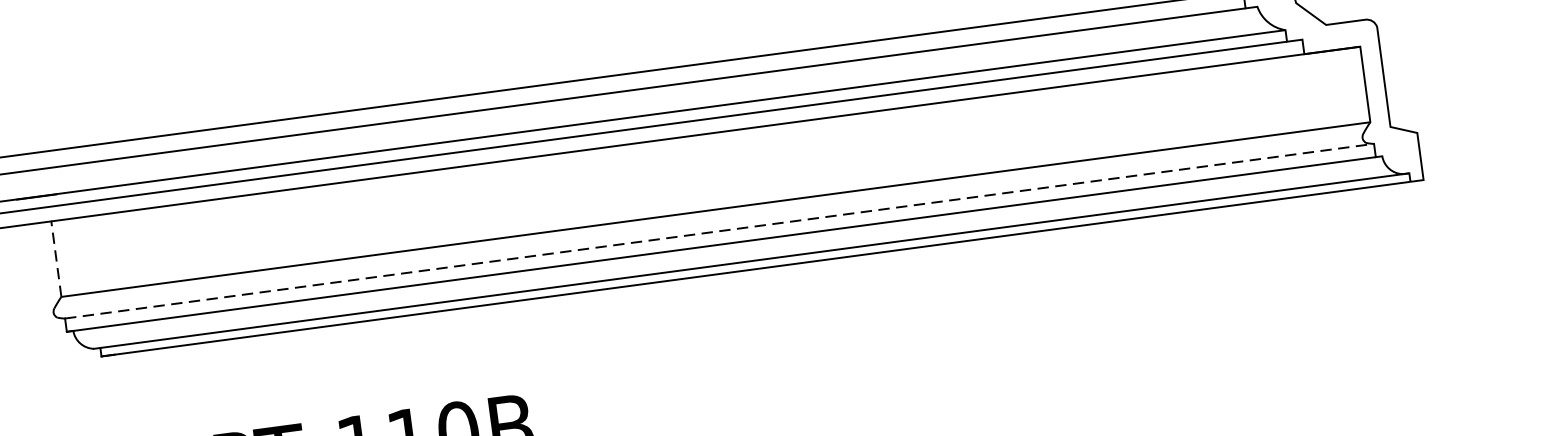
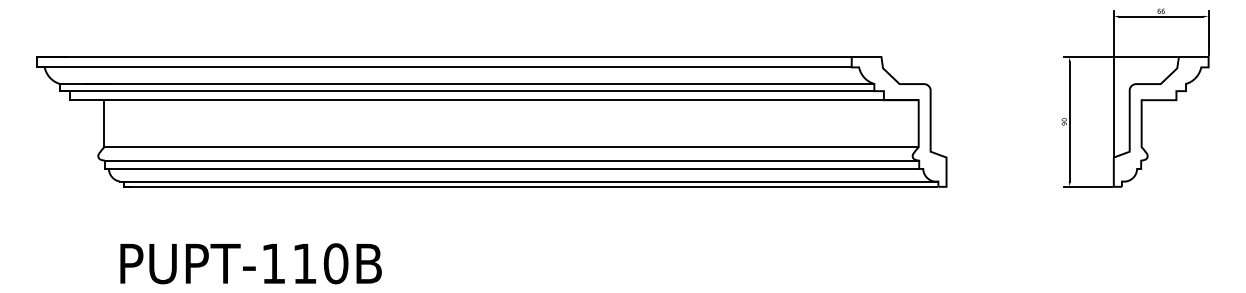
line: (720, 230) -> (512, 160), dashed -> solid
line: (56, 258) -> (104, 123), dashed -> solid

